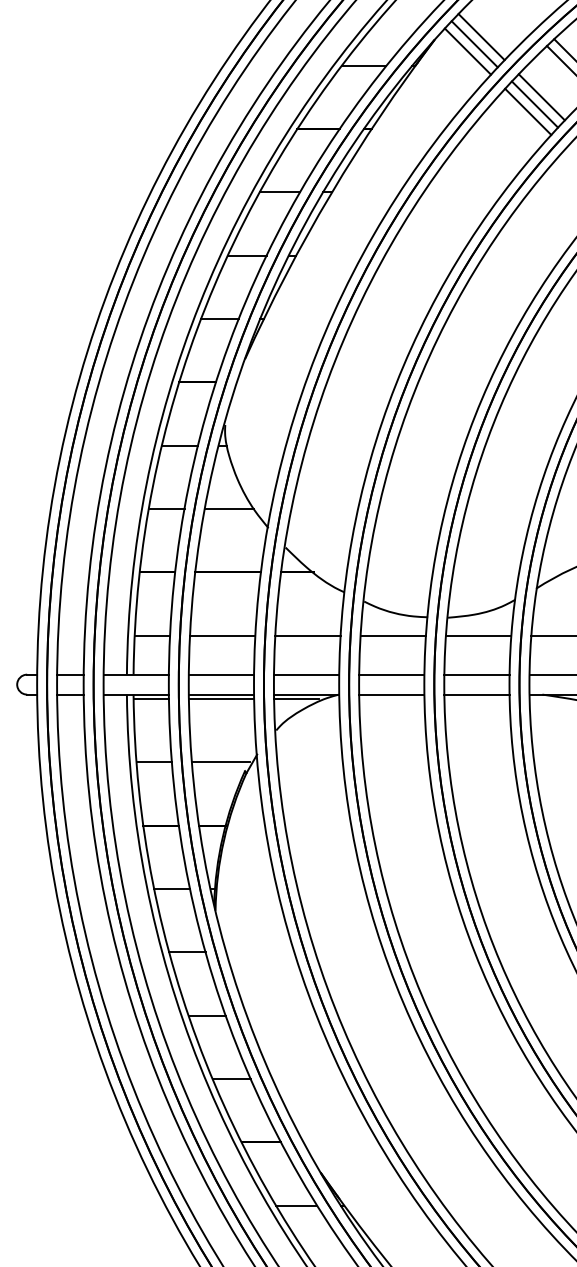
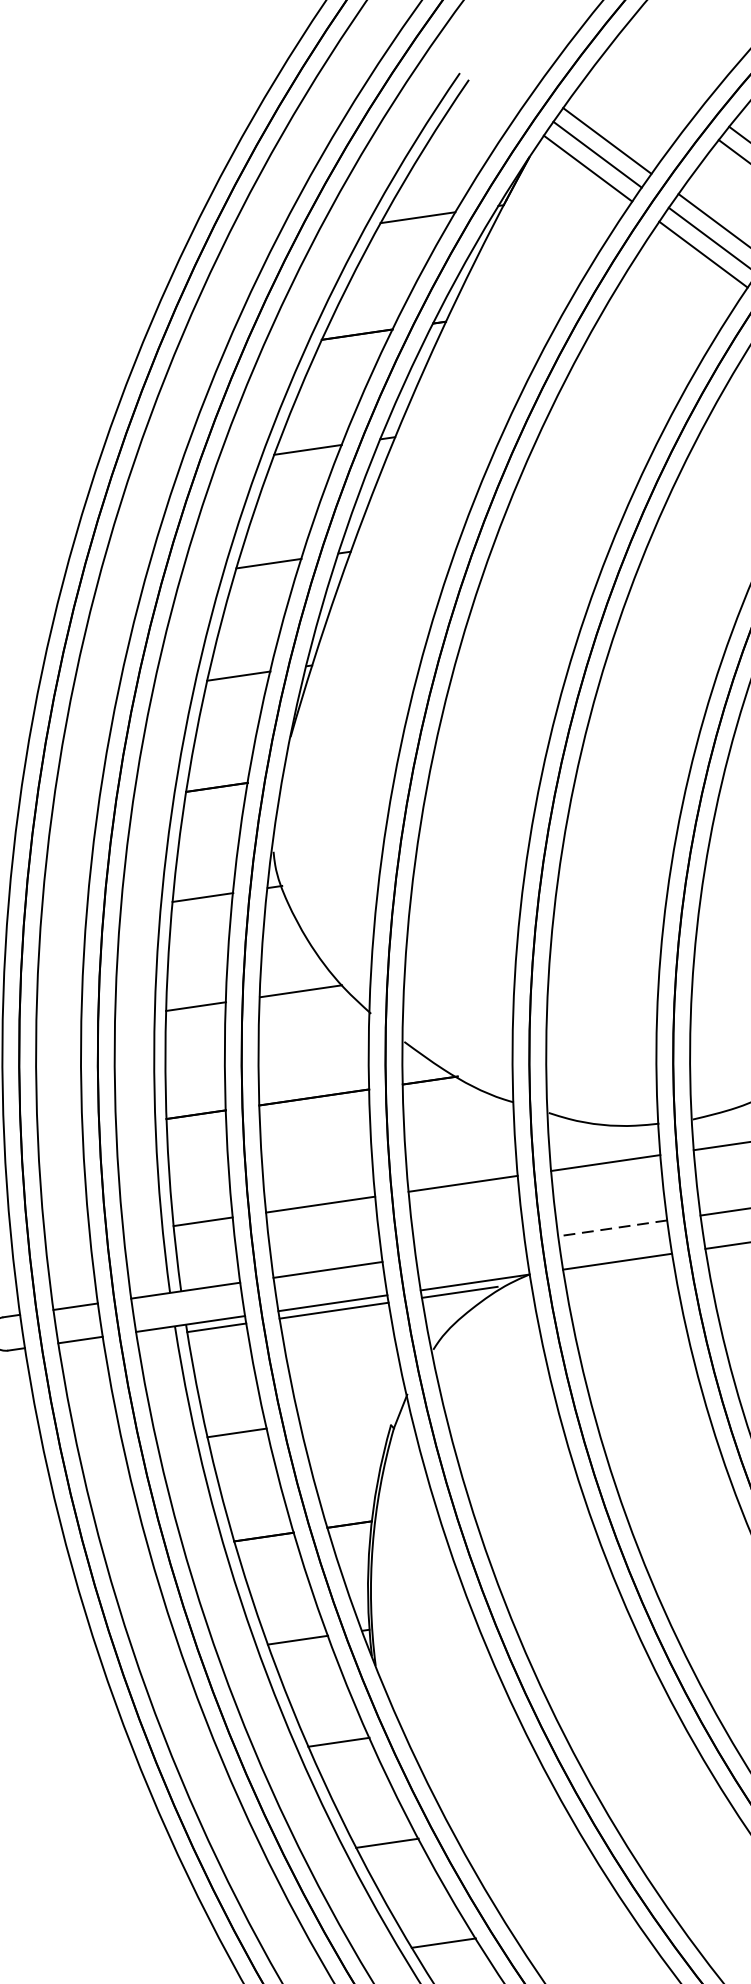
line: (306, 674) -> (470, 1248), removed
line: (391, 674) -> (612, 1228), solid -> dashed
line: (220, 762) -> (347, 1416), removed

